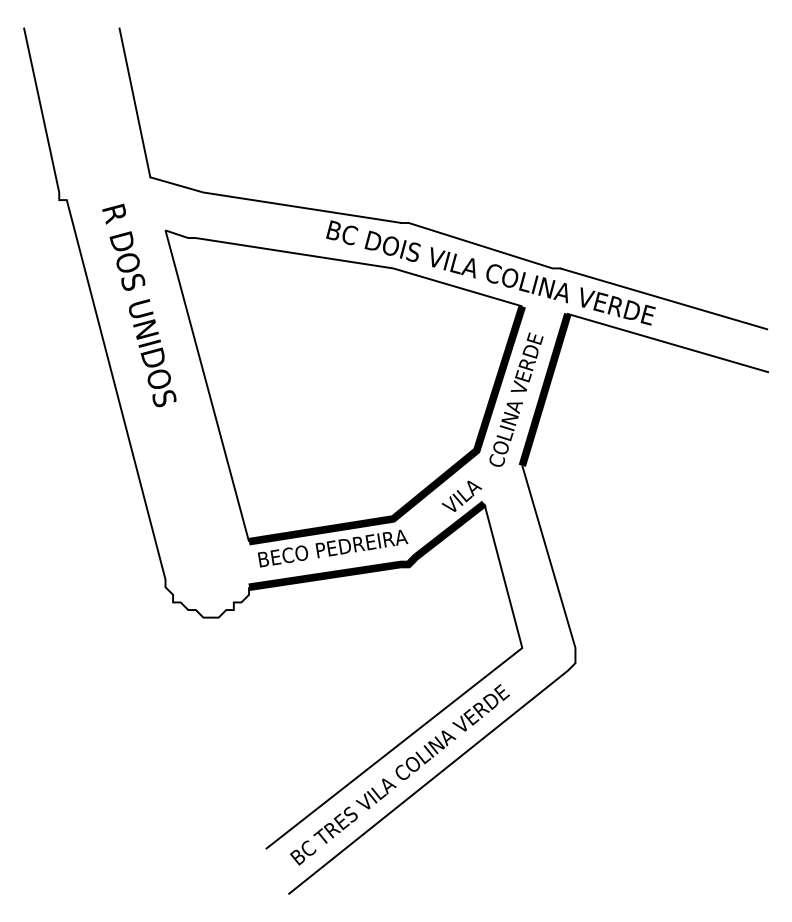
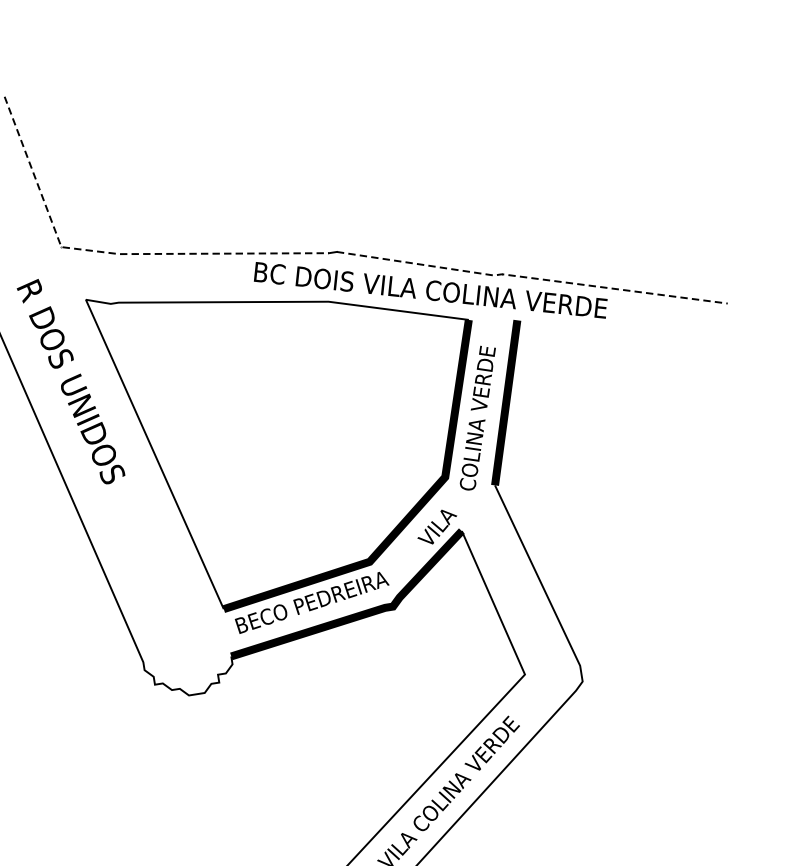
line: (199, 191) -> (114, 253), solid -> dashed
line: (587, 276) -> (531, 278), solid -> dashed
line: (667, 342) -> (625, 333), removed

